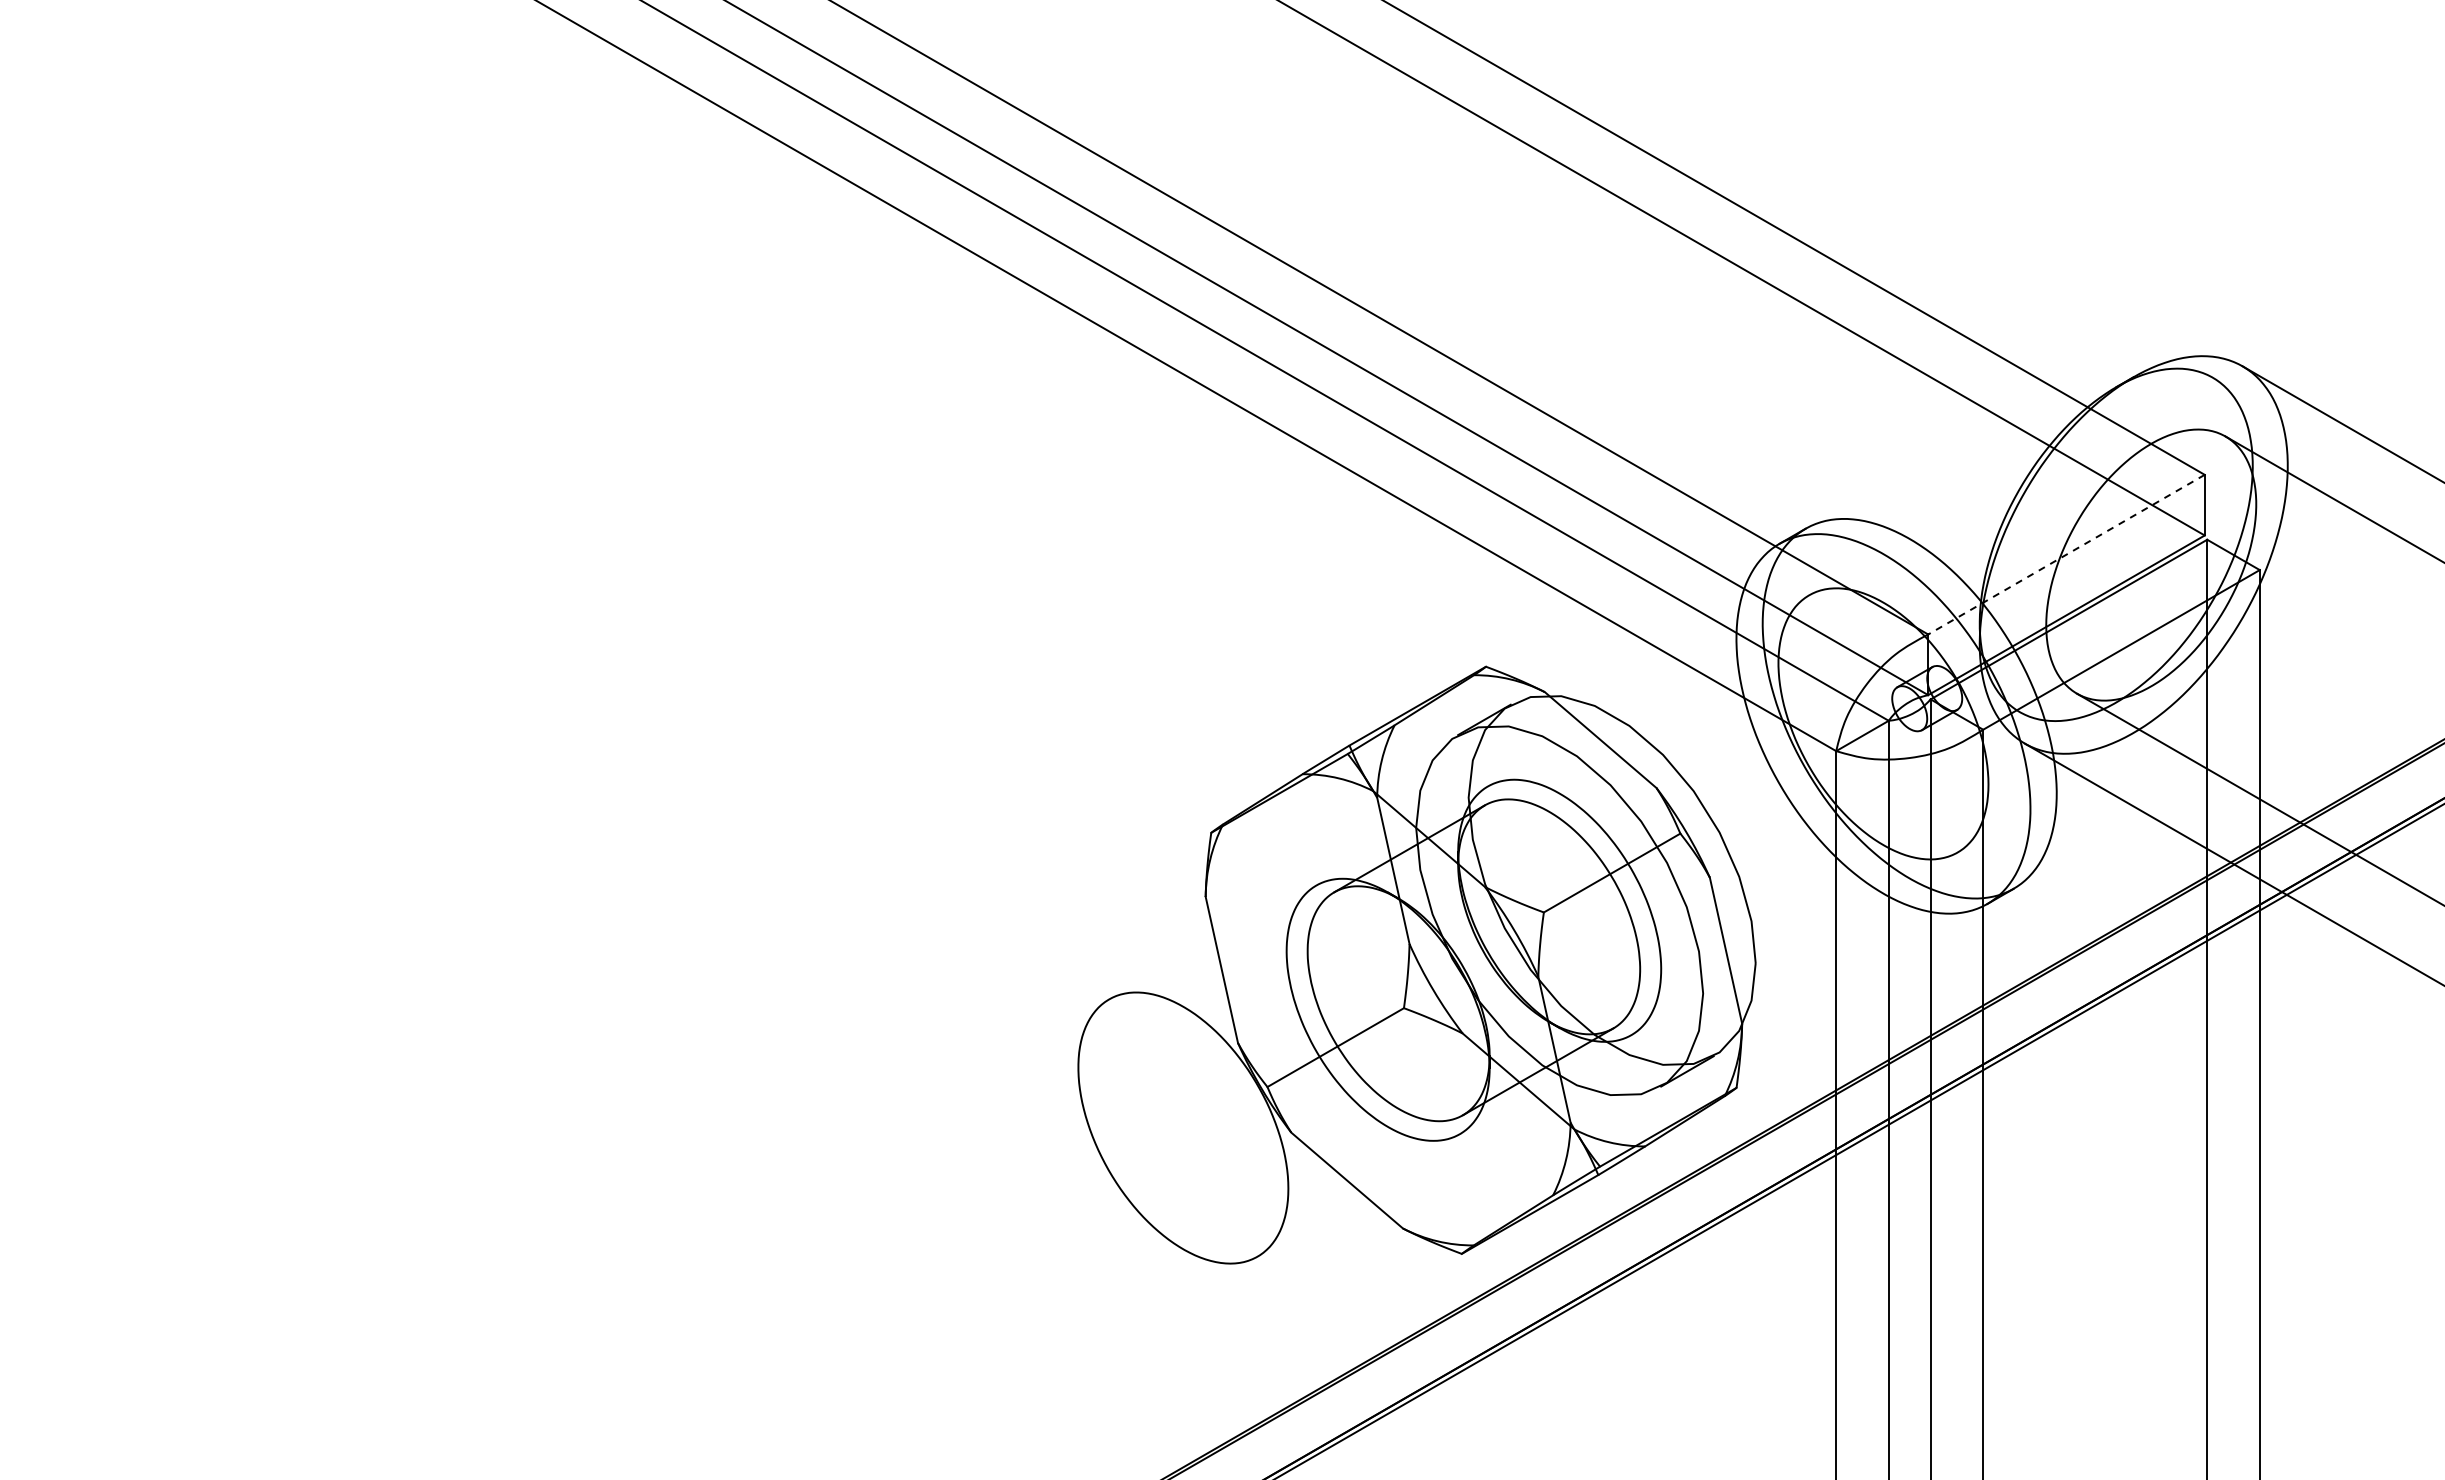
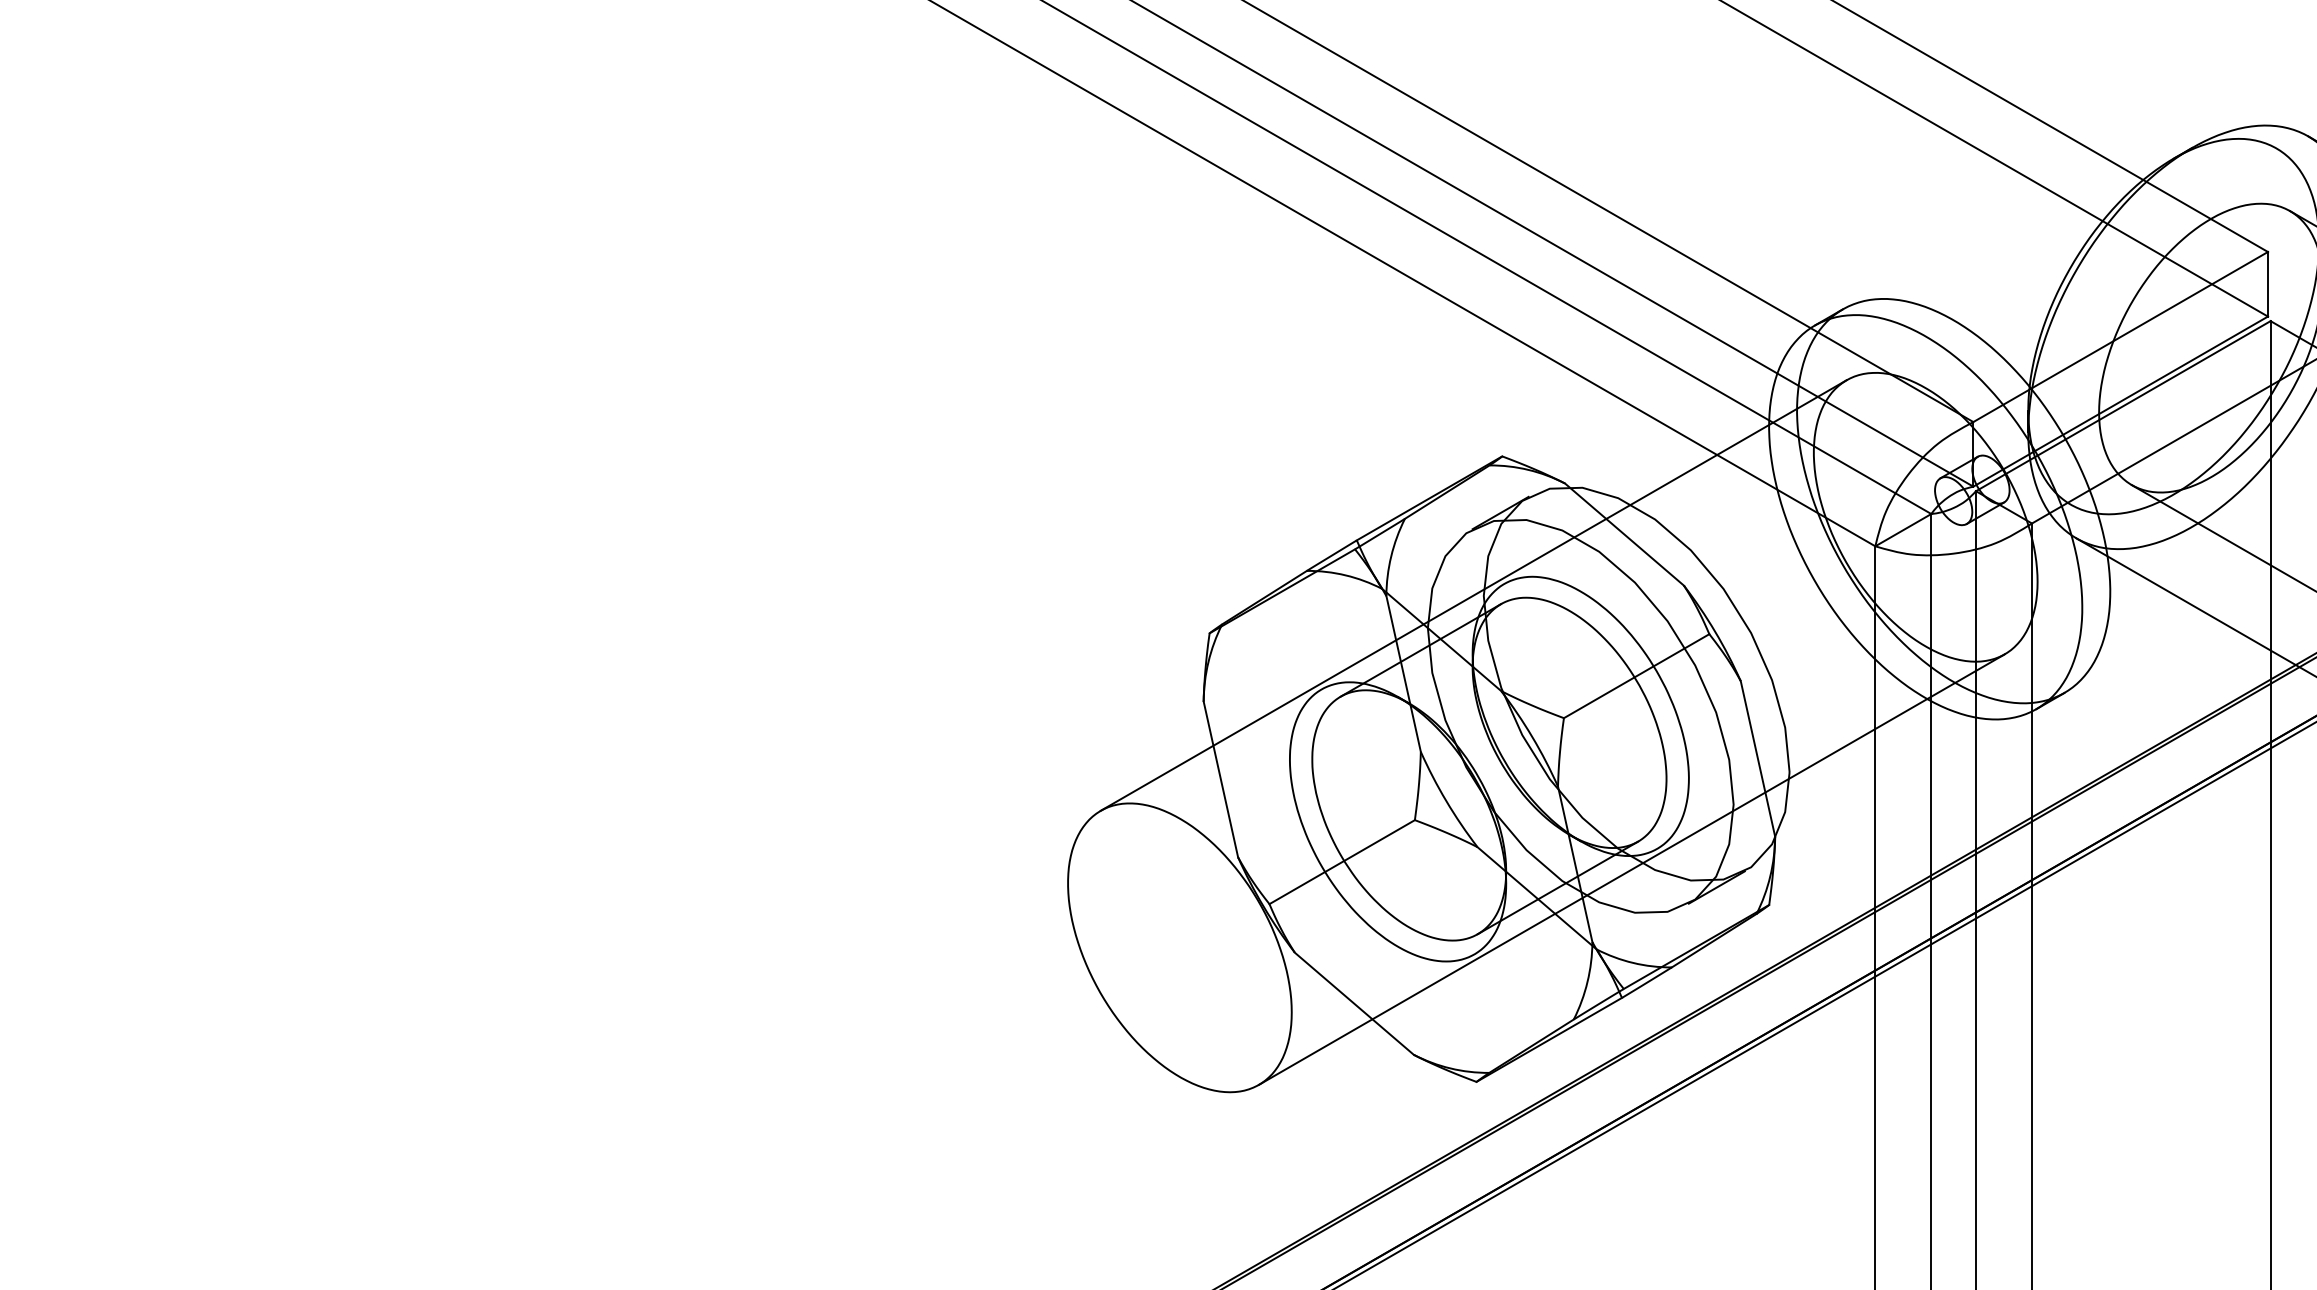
line: (2066, 554) -> (2120, 336), dashed -> solid
line: (1459, 797) -> (1474, 595), added
line: (1607, 1054) -> (1631, 869), added

